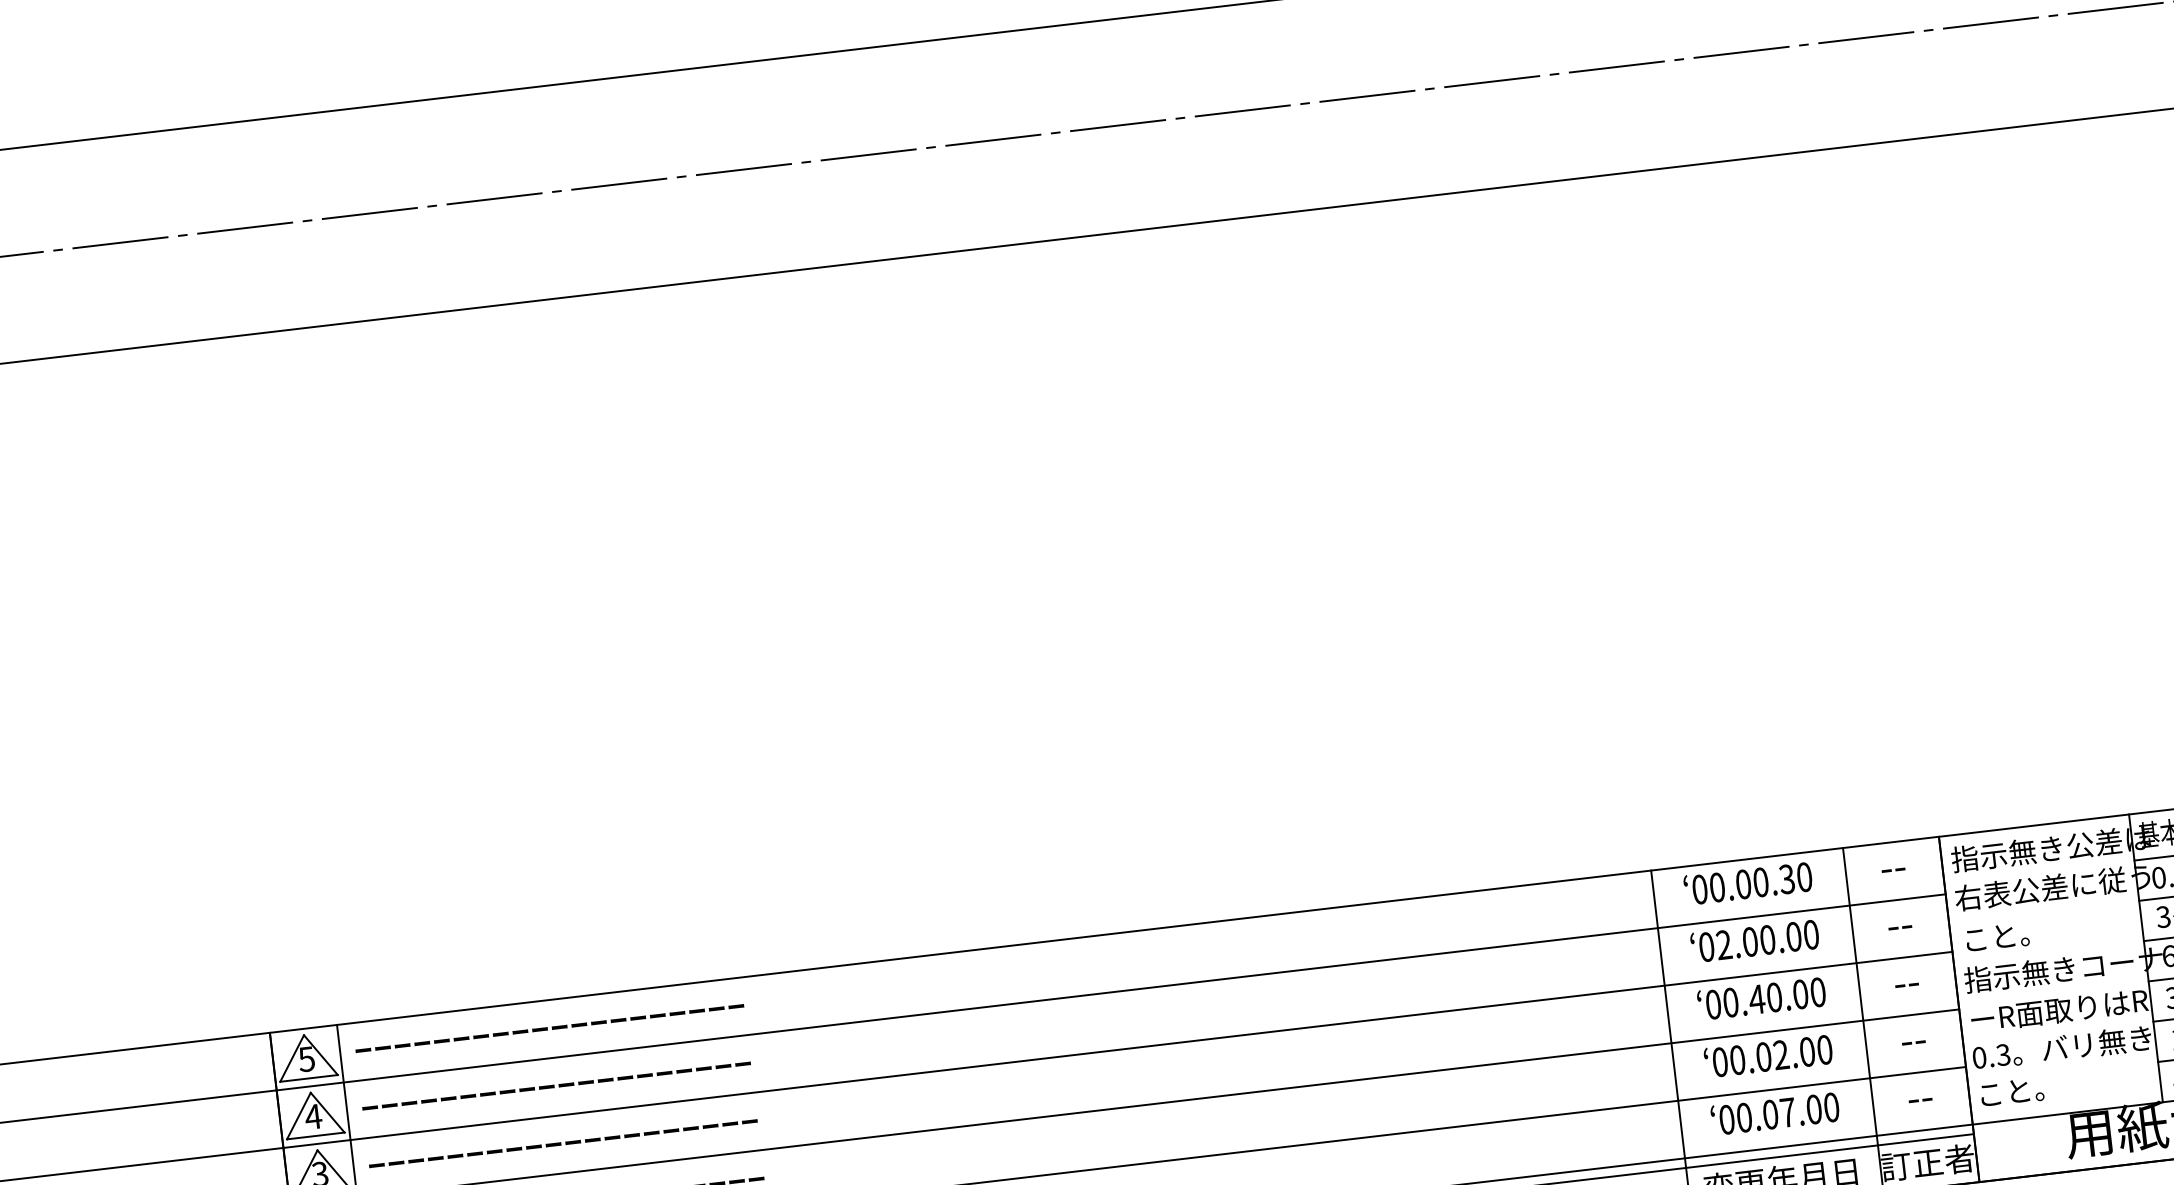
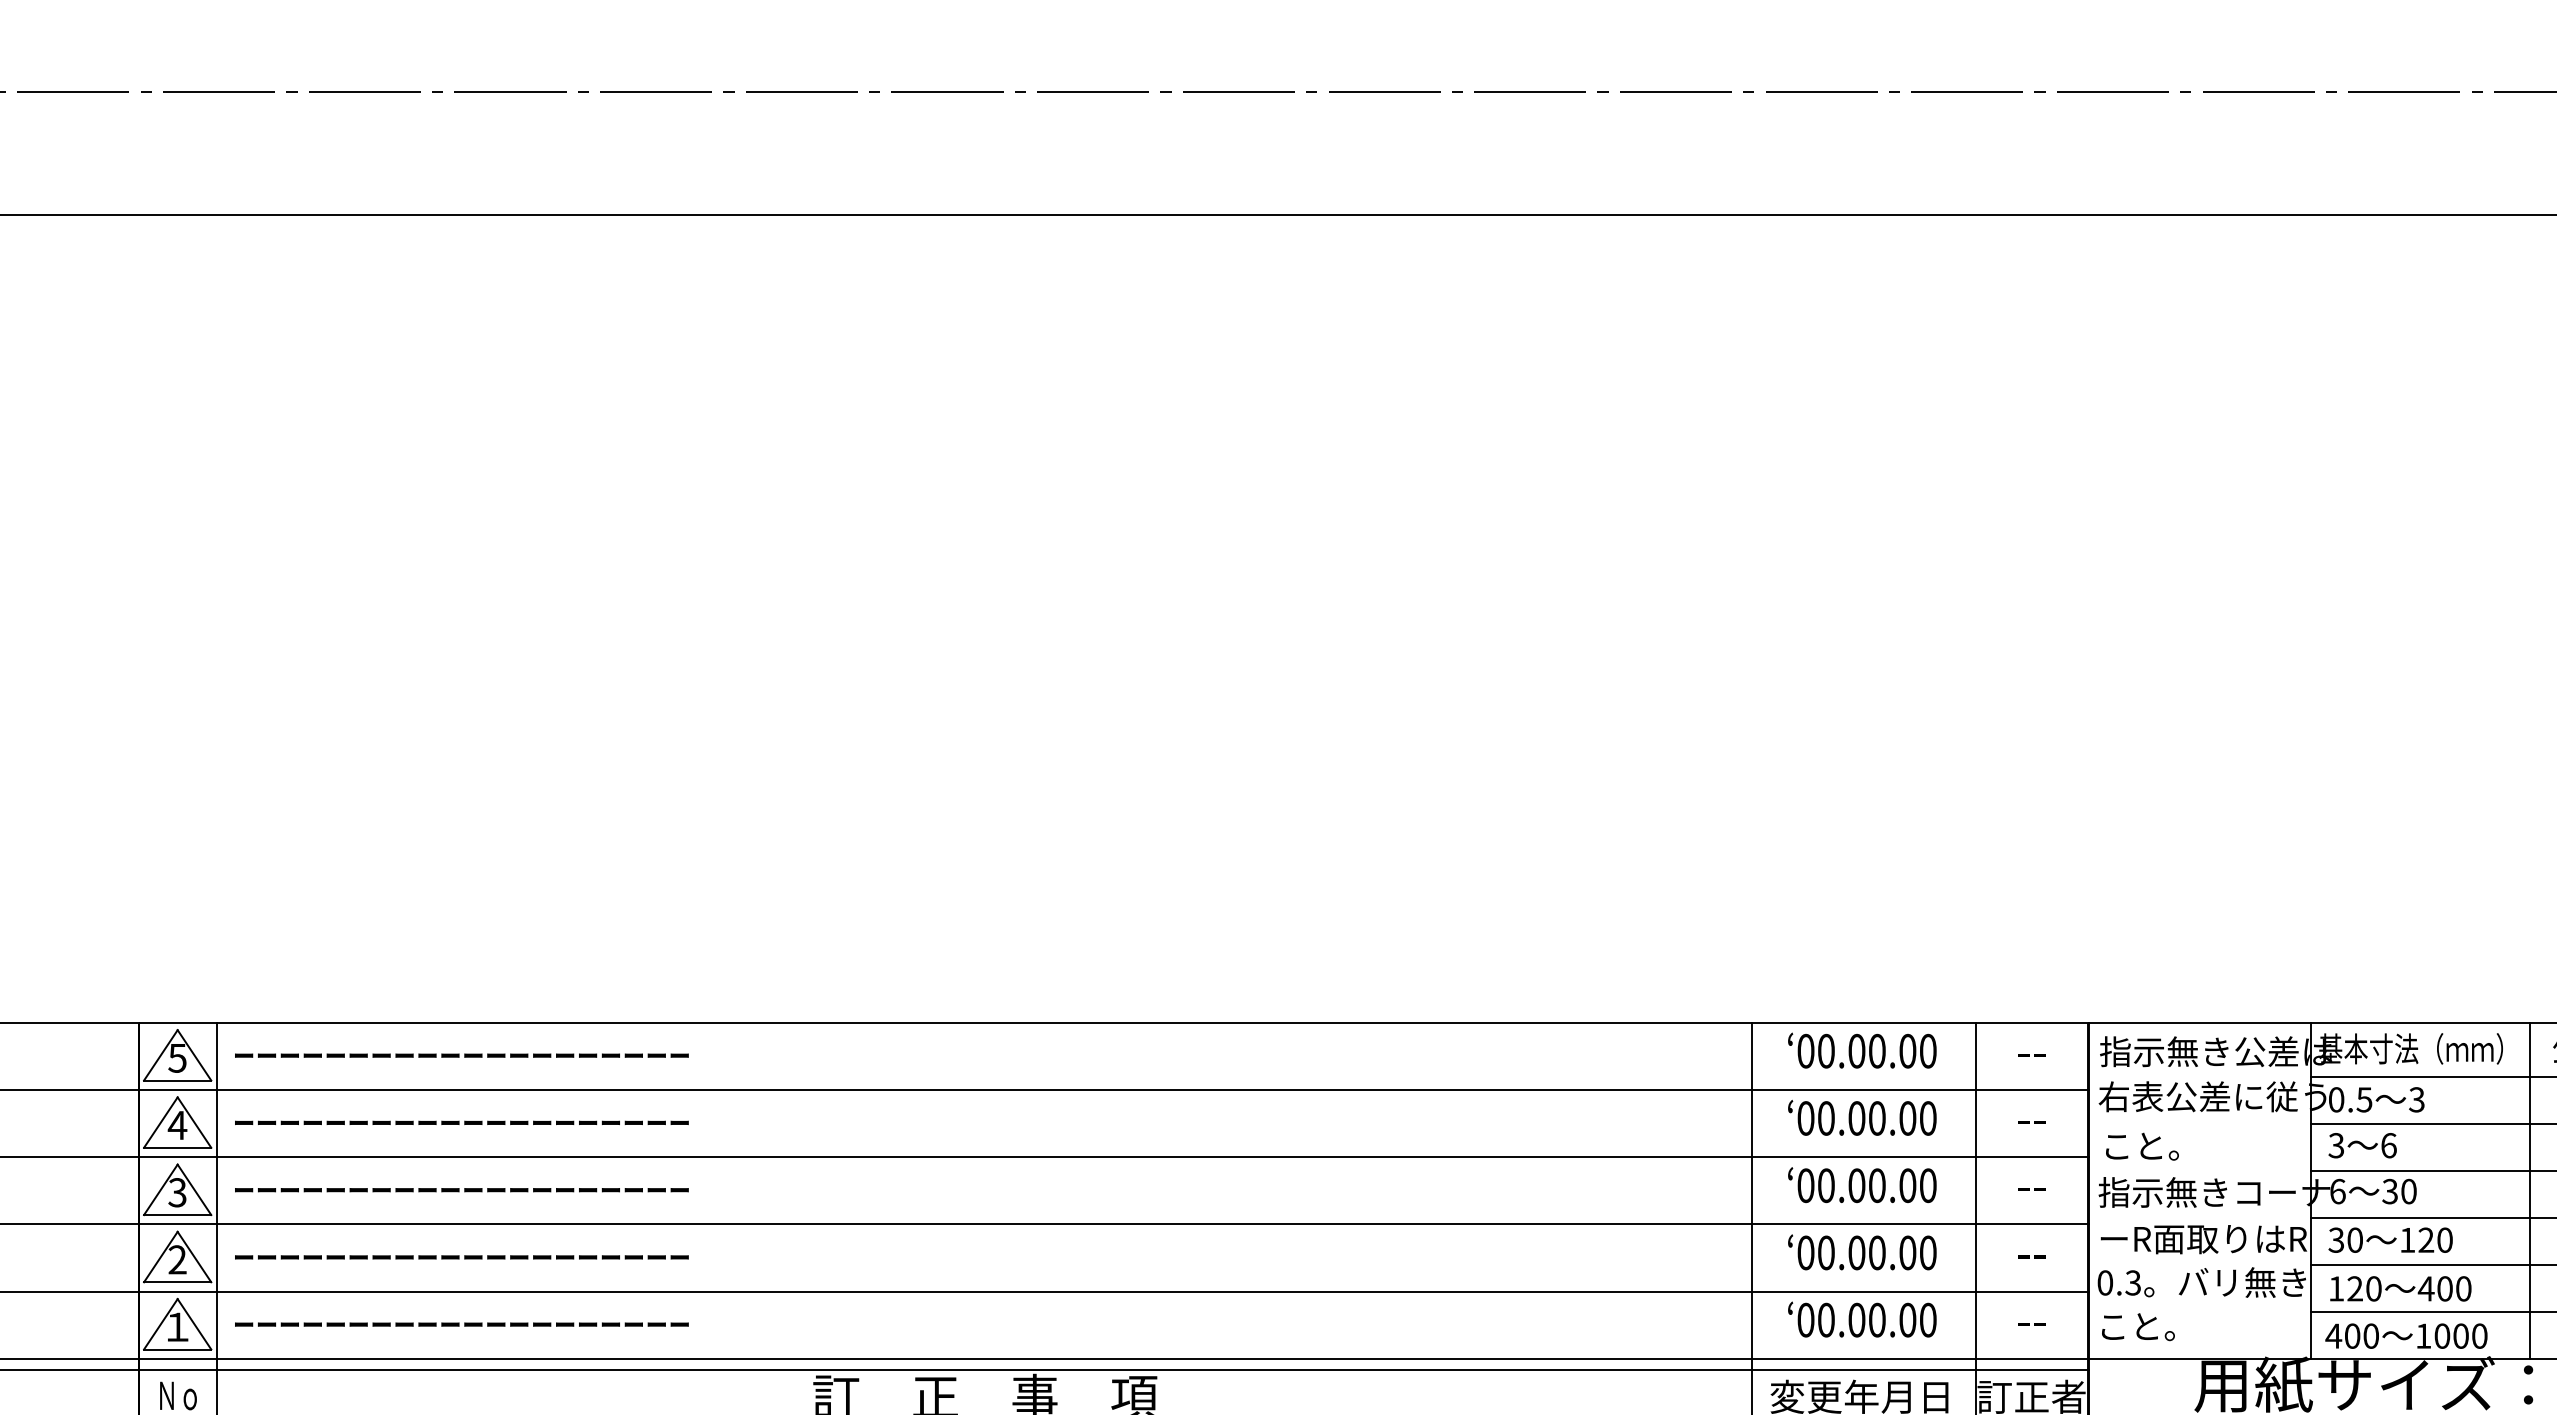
text: (1786, 879) -> (1907, 1051), 00.00.30 -> 00.00.00
text: (1724, 945) -> (1826, 1118), 02.00.00 -> 00.00.00
text: (1756, 999) -> (1856, 1185), 00.40.00 -> 00.00.00
text: (1780, 1054) -> (1876, 1252), 00.02.00 -> 00.00.00
text: (1788, 1112) -> (1877, 1319), 00.07.00 -> 00.00.00

